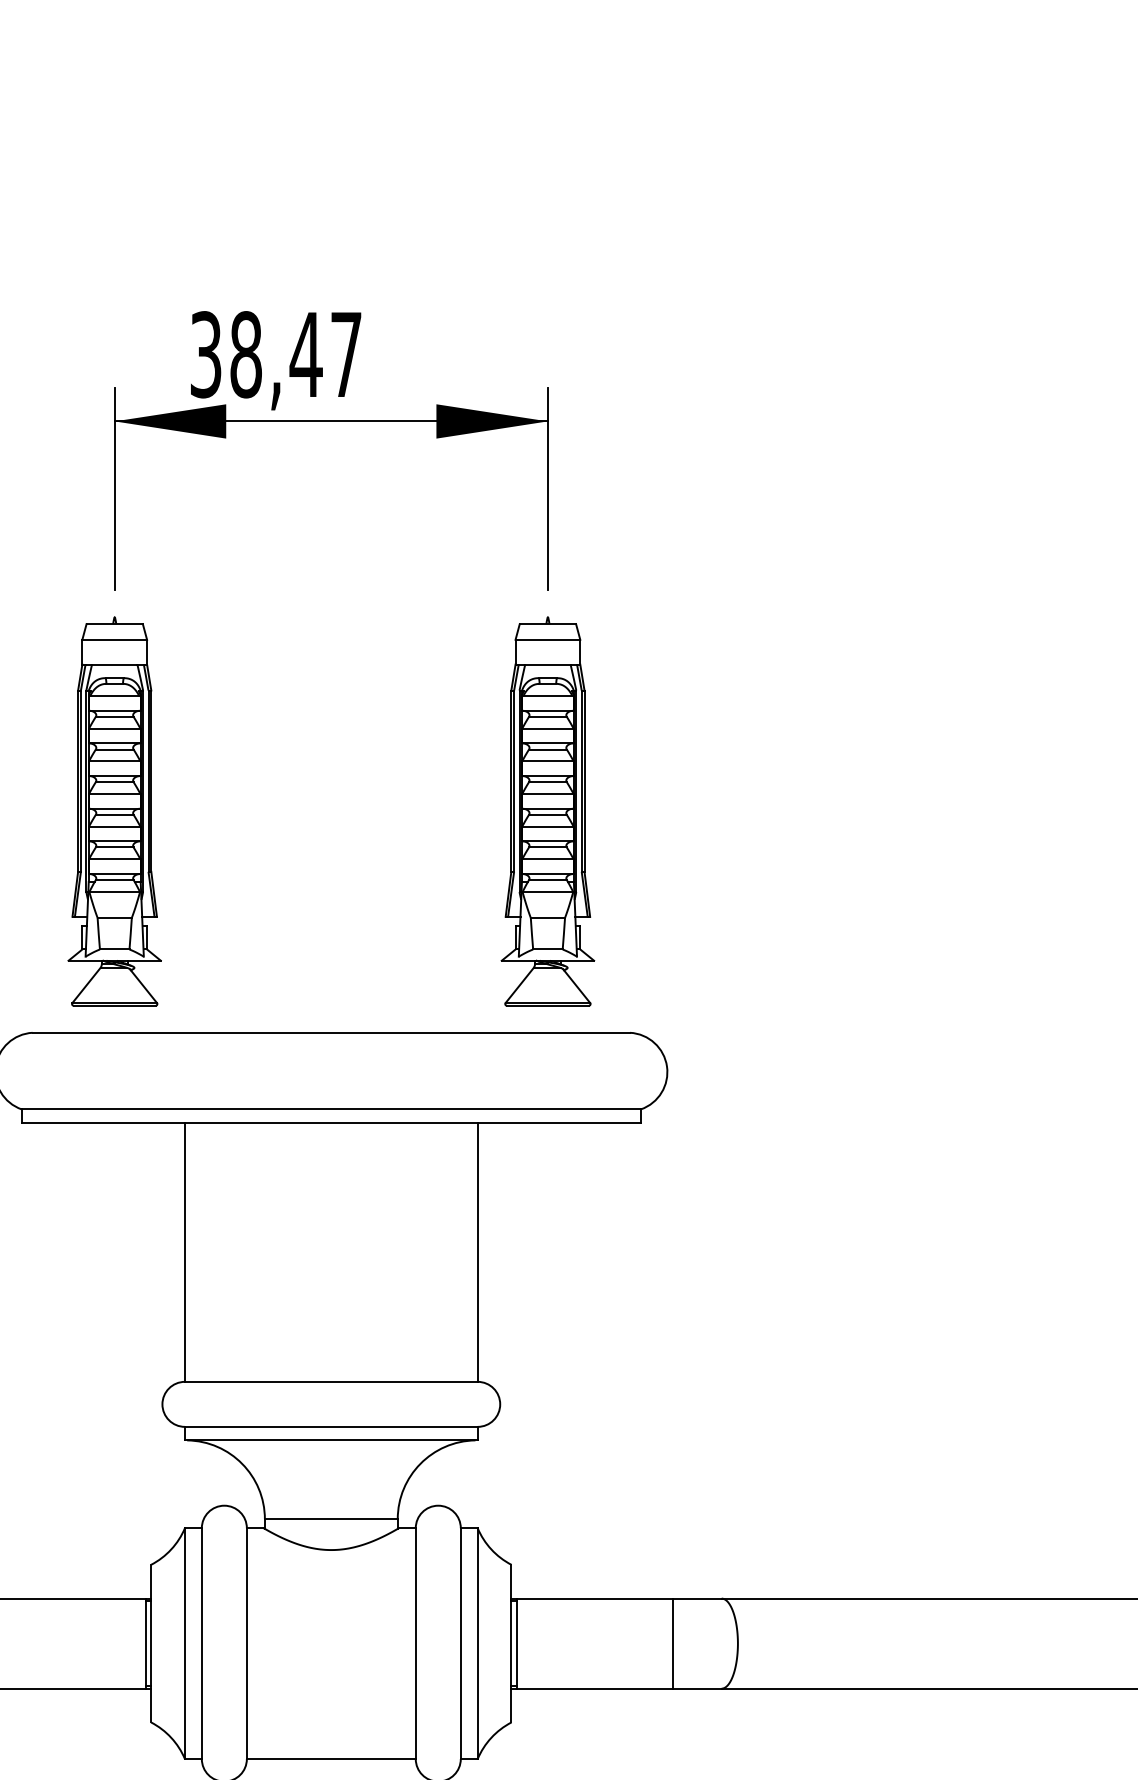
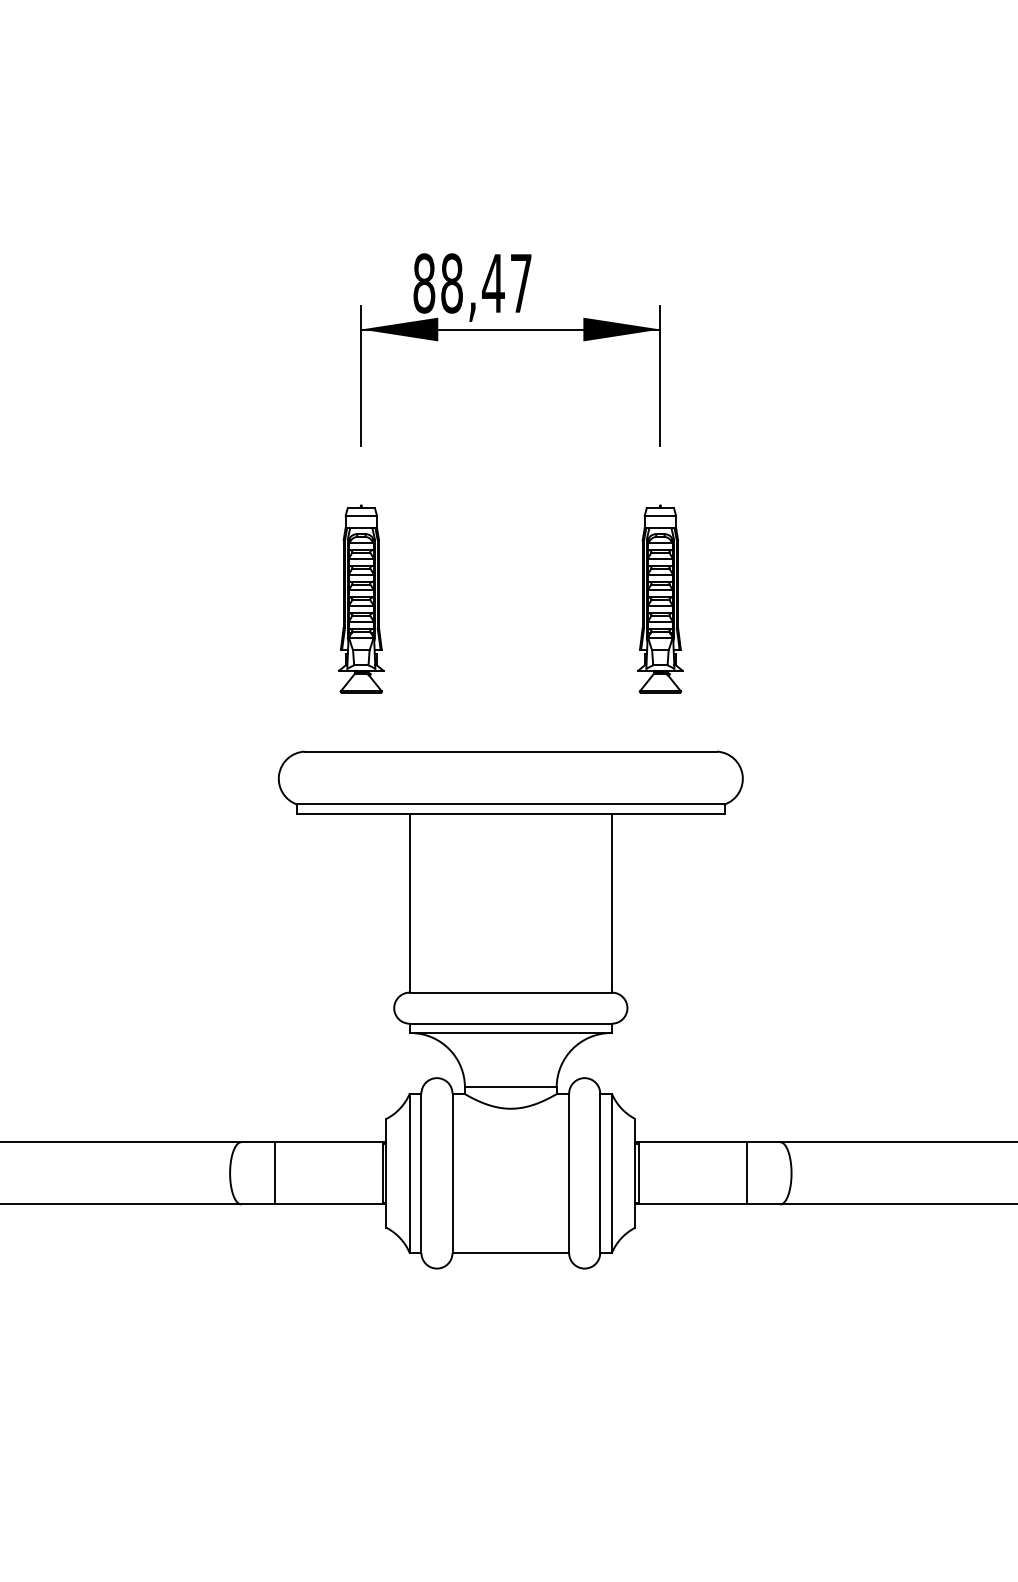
text: (206, 354) -> (424, 283), 38,47 -> 88,47
part: (115, 811) -> (361, 598), size x0.7
part: (548, 811) -> (660, 598), size x0.7

